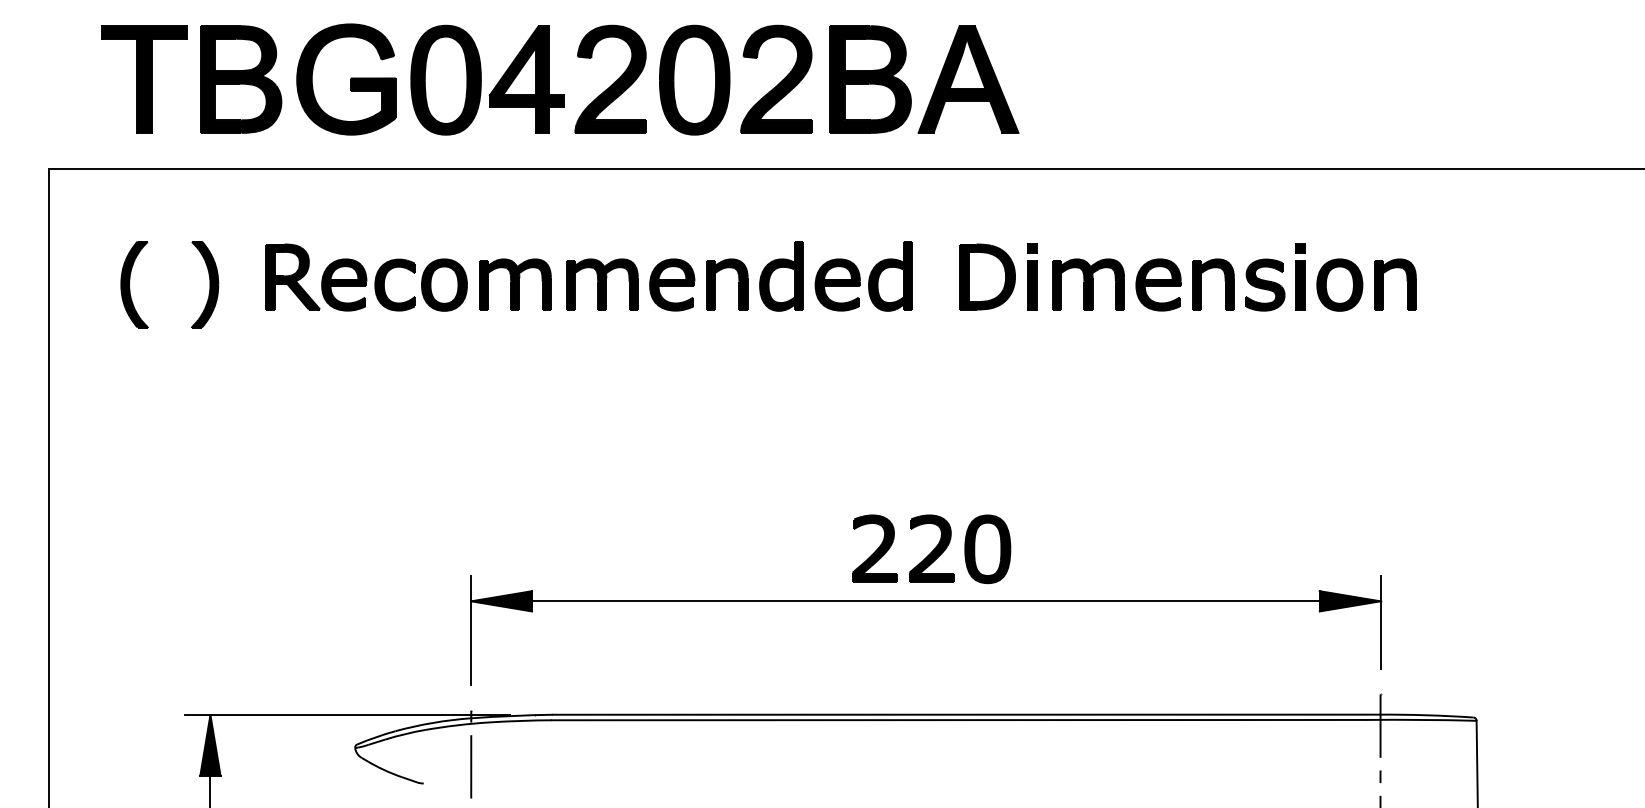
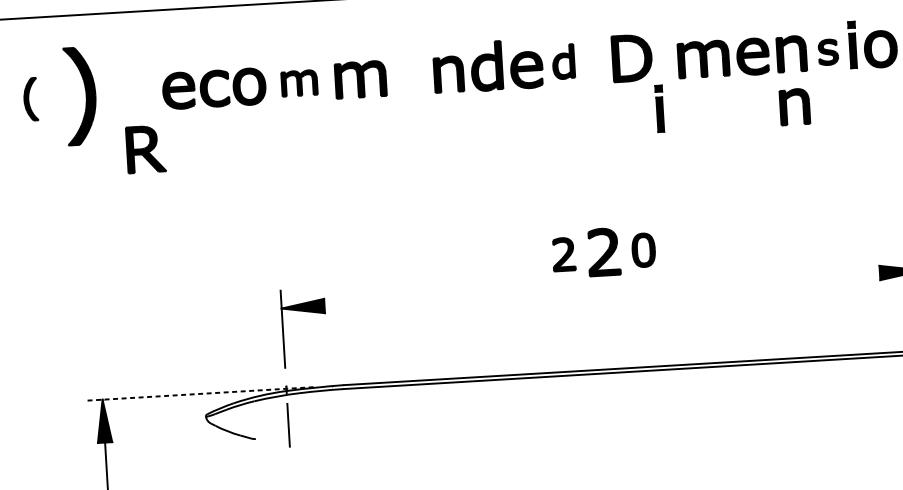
part: (292, 276) -> (145, 149), moved
part: (890, 276) -> (563, 61), size x0.7
part: (1032, 276) -> (659, 108), moved
part: (134, 284) -> (30, 99), size x0.7
part: (205, 284) -> (81, 96), size x1.6
part: (515, 284) -> (299, 83), size x0.7
part: (672, 284) -> (410, 76), removed
part: (1265, 284) -> (828, 51), size x0.7
part: (1224, 356) -> (802, 104), added
part: (874, 548) -> (563, 254), size x0.7
part: (987, 549) -> (643, 250), size x0.7
line: (925, 601) -> (601, 289), removed
line: (346, 715) -> (198, 394), solid -> dashed

